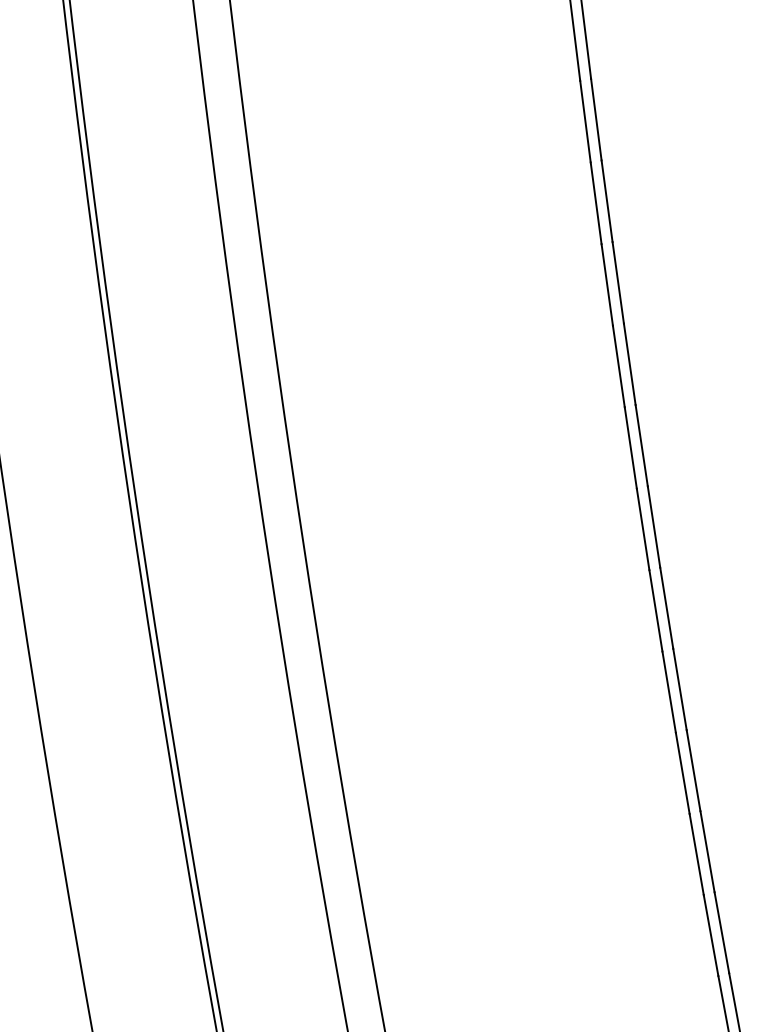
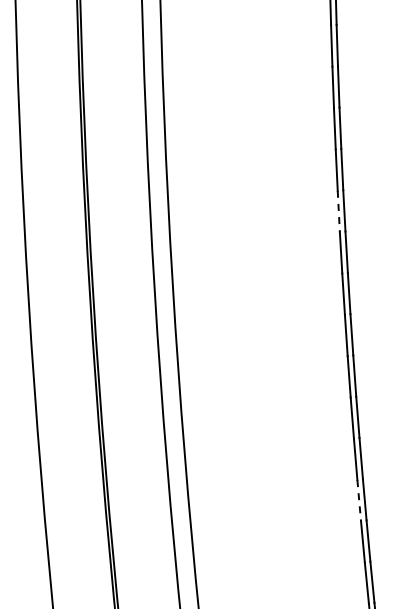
line: (595, 203) -> (338, 211), solid -> dashed
line: (683, 772) -> (359, 500), solid -> dashed

